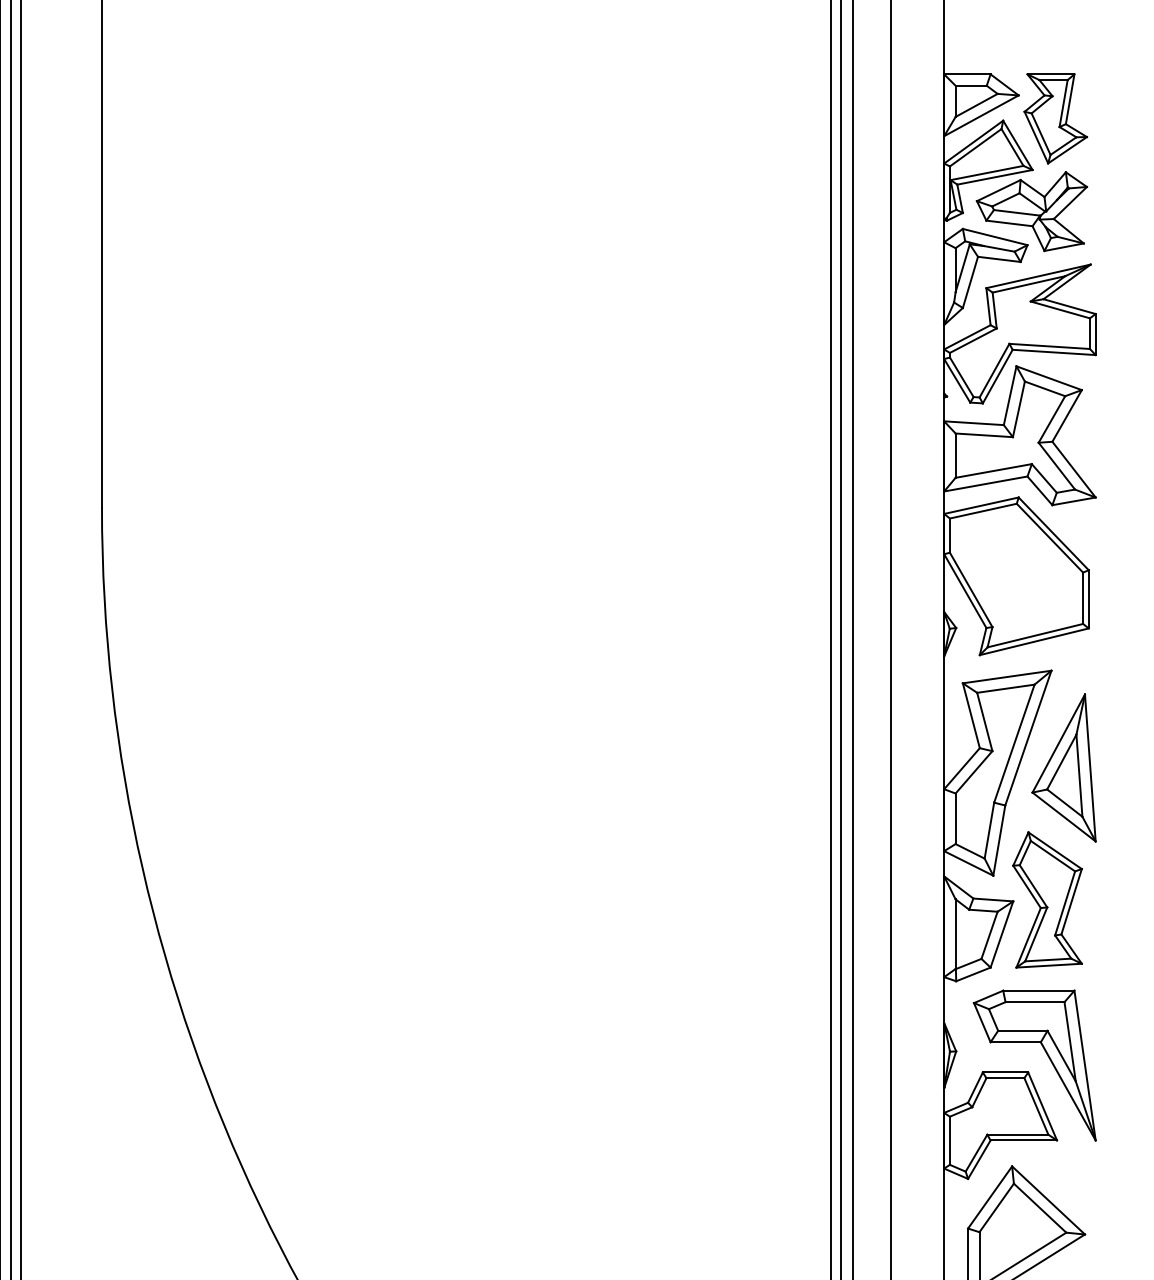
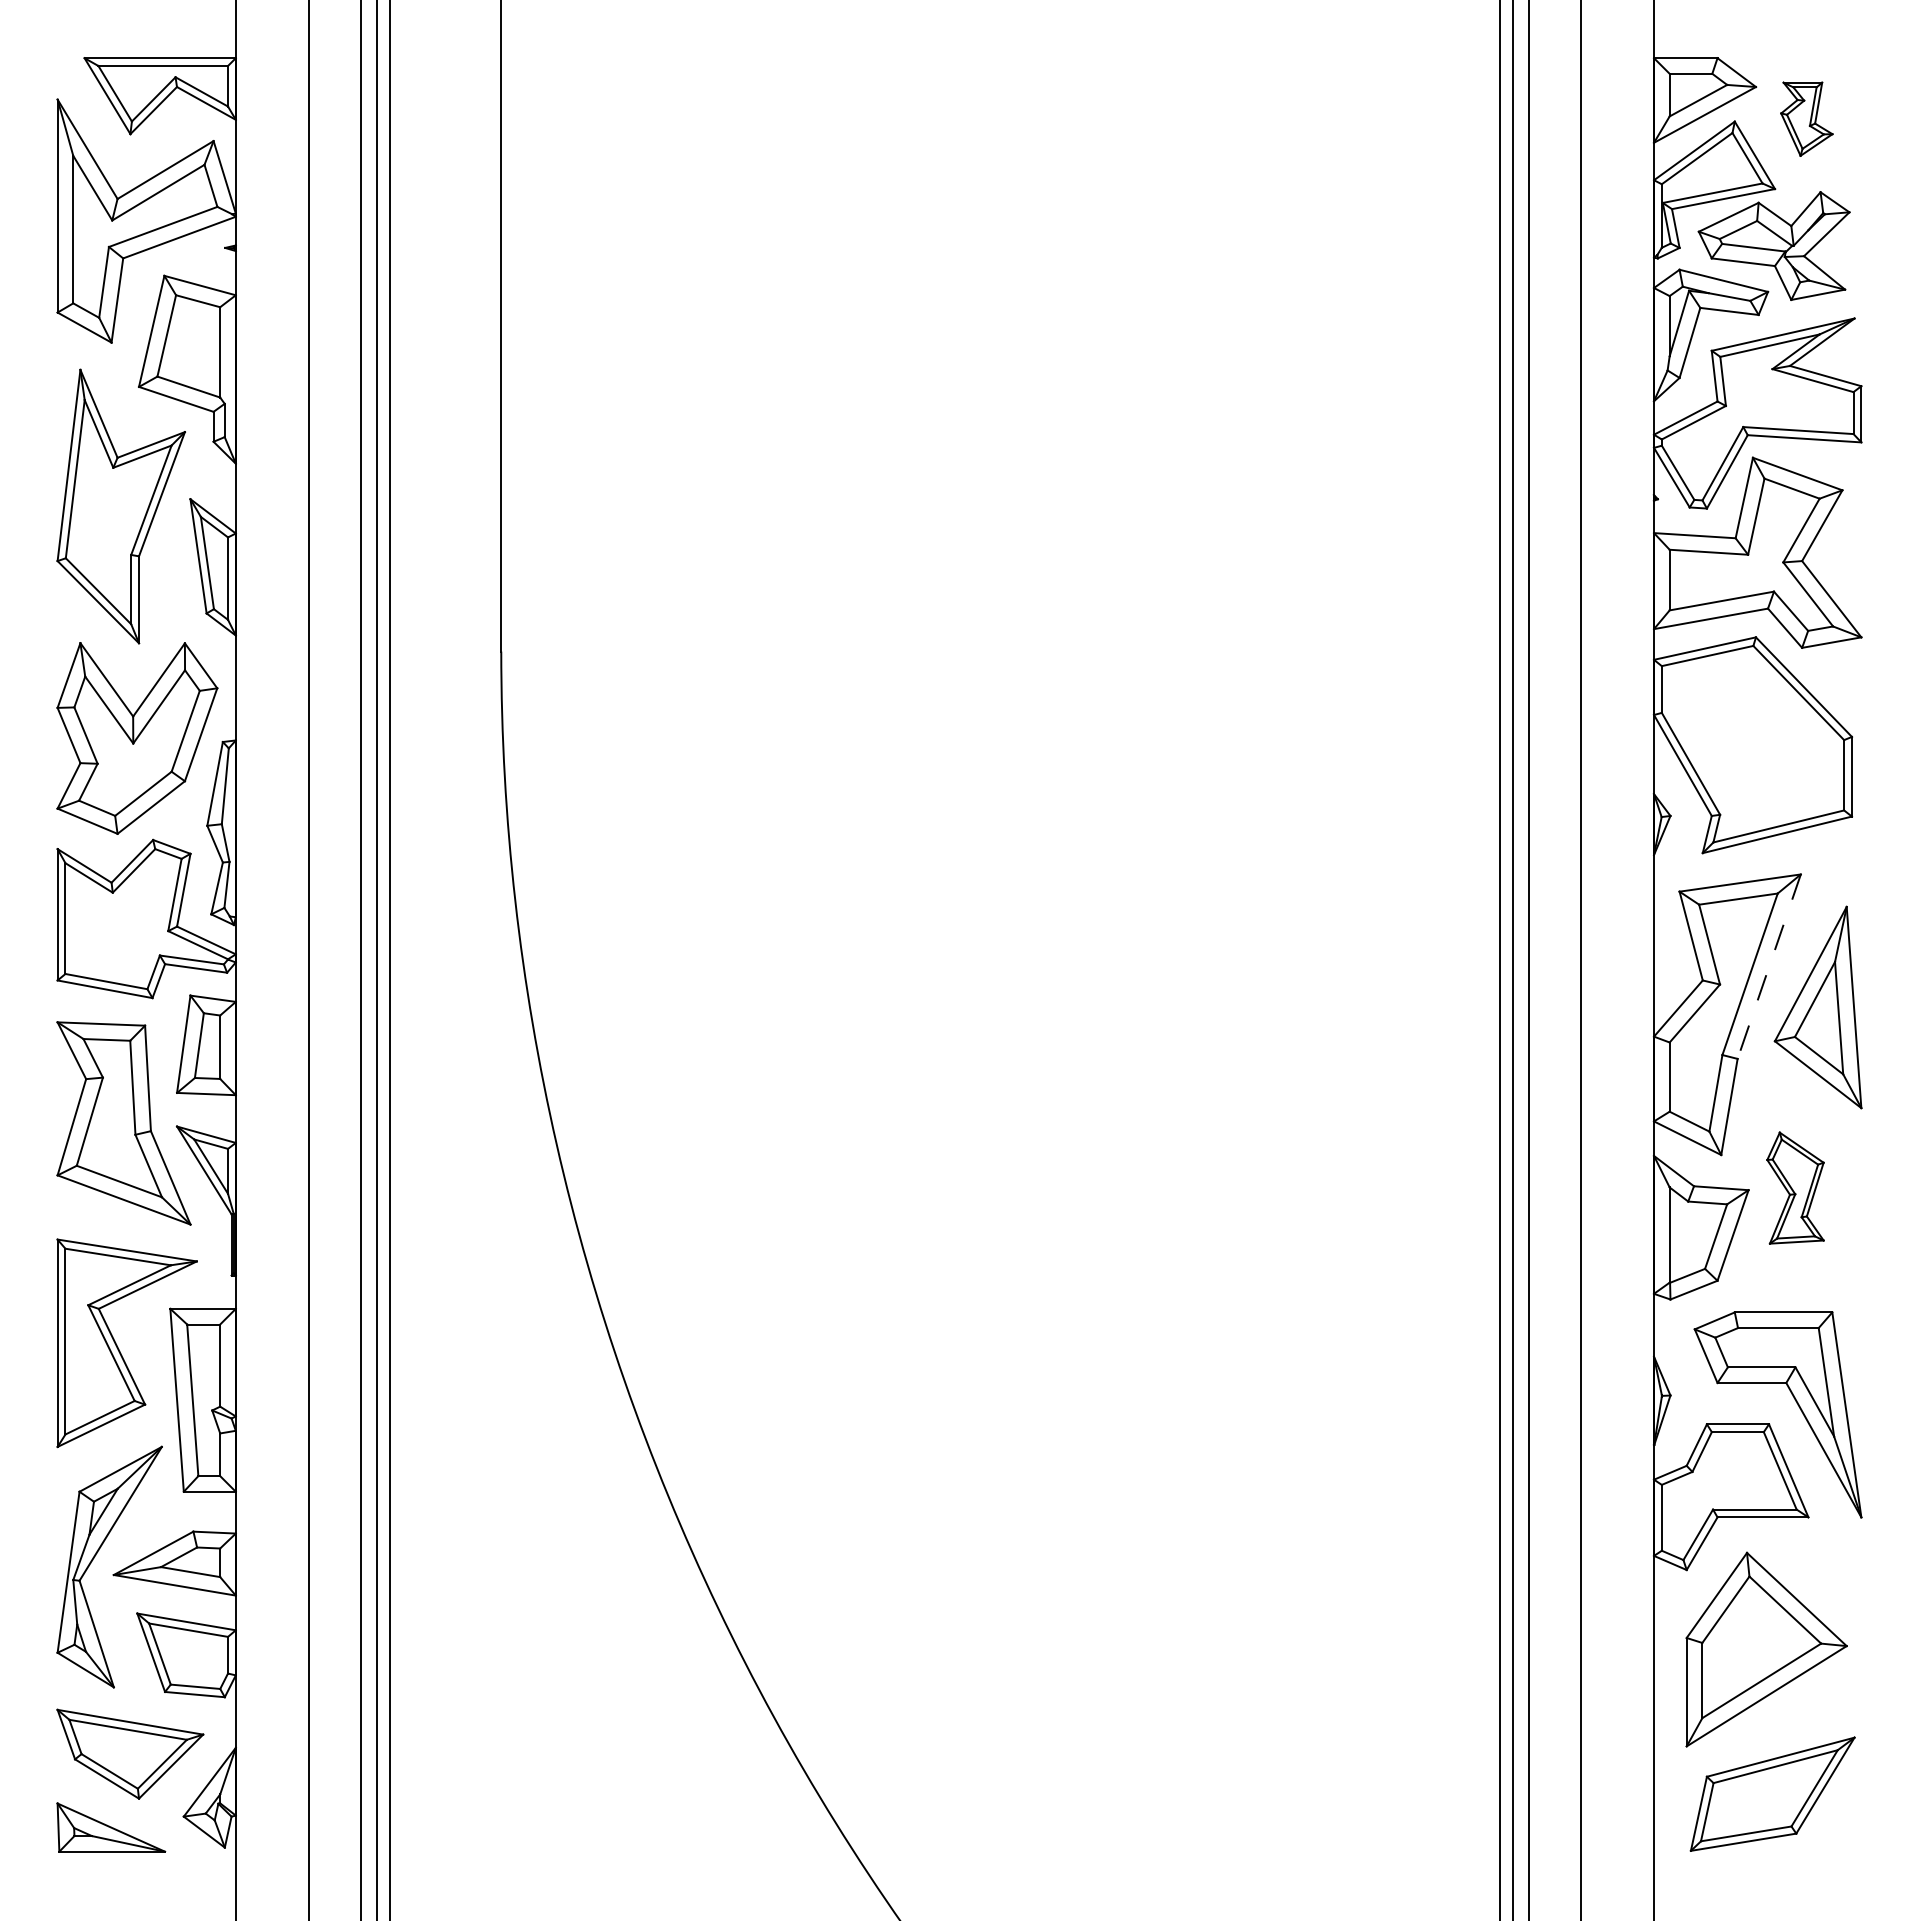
part: (1055, 119) -> (1806, 119), size x0.6
line: (1028, 738) -> (1769, 967), solid -> dashed
part: (1047, 899) -> (1795, 1187), size x0.6

